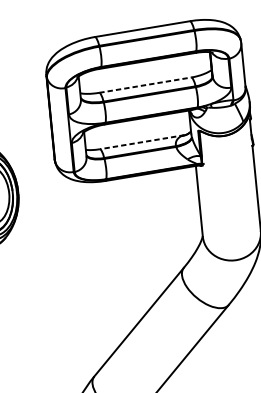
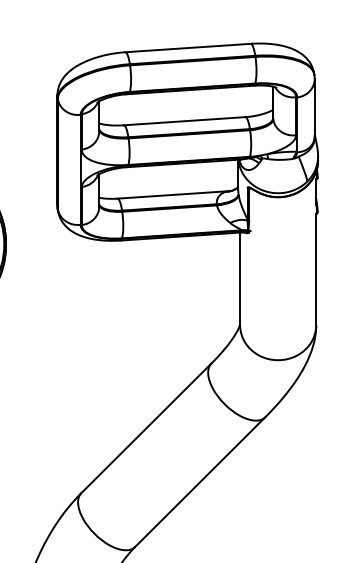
line: (145, 85) -> (184, 121), dashed -> solid
line: (141, 141) -> (172, 194), dashed -> solid

